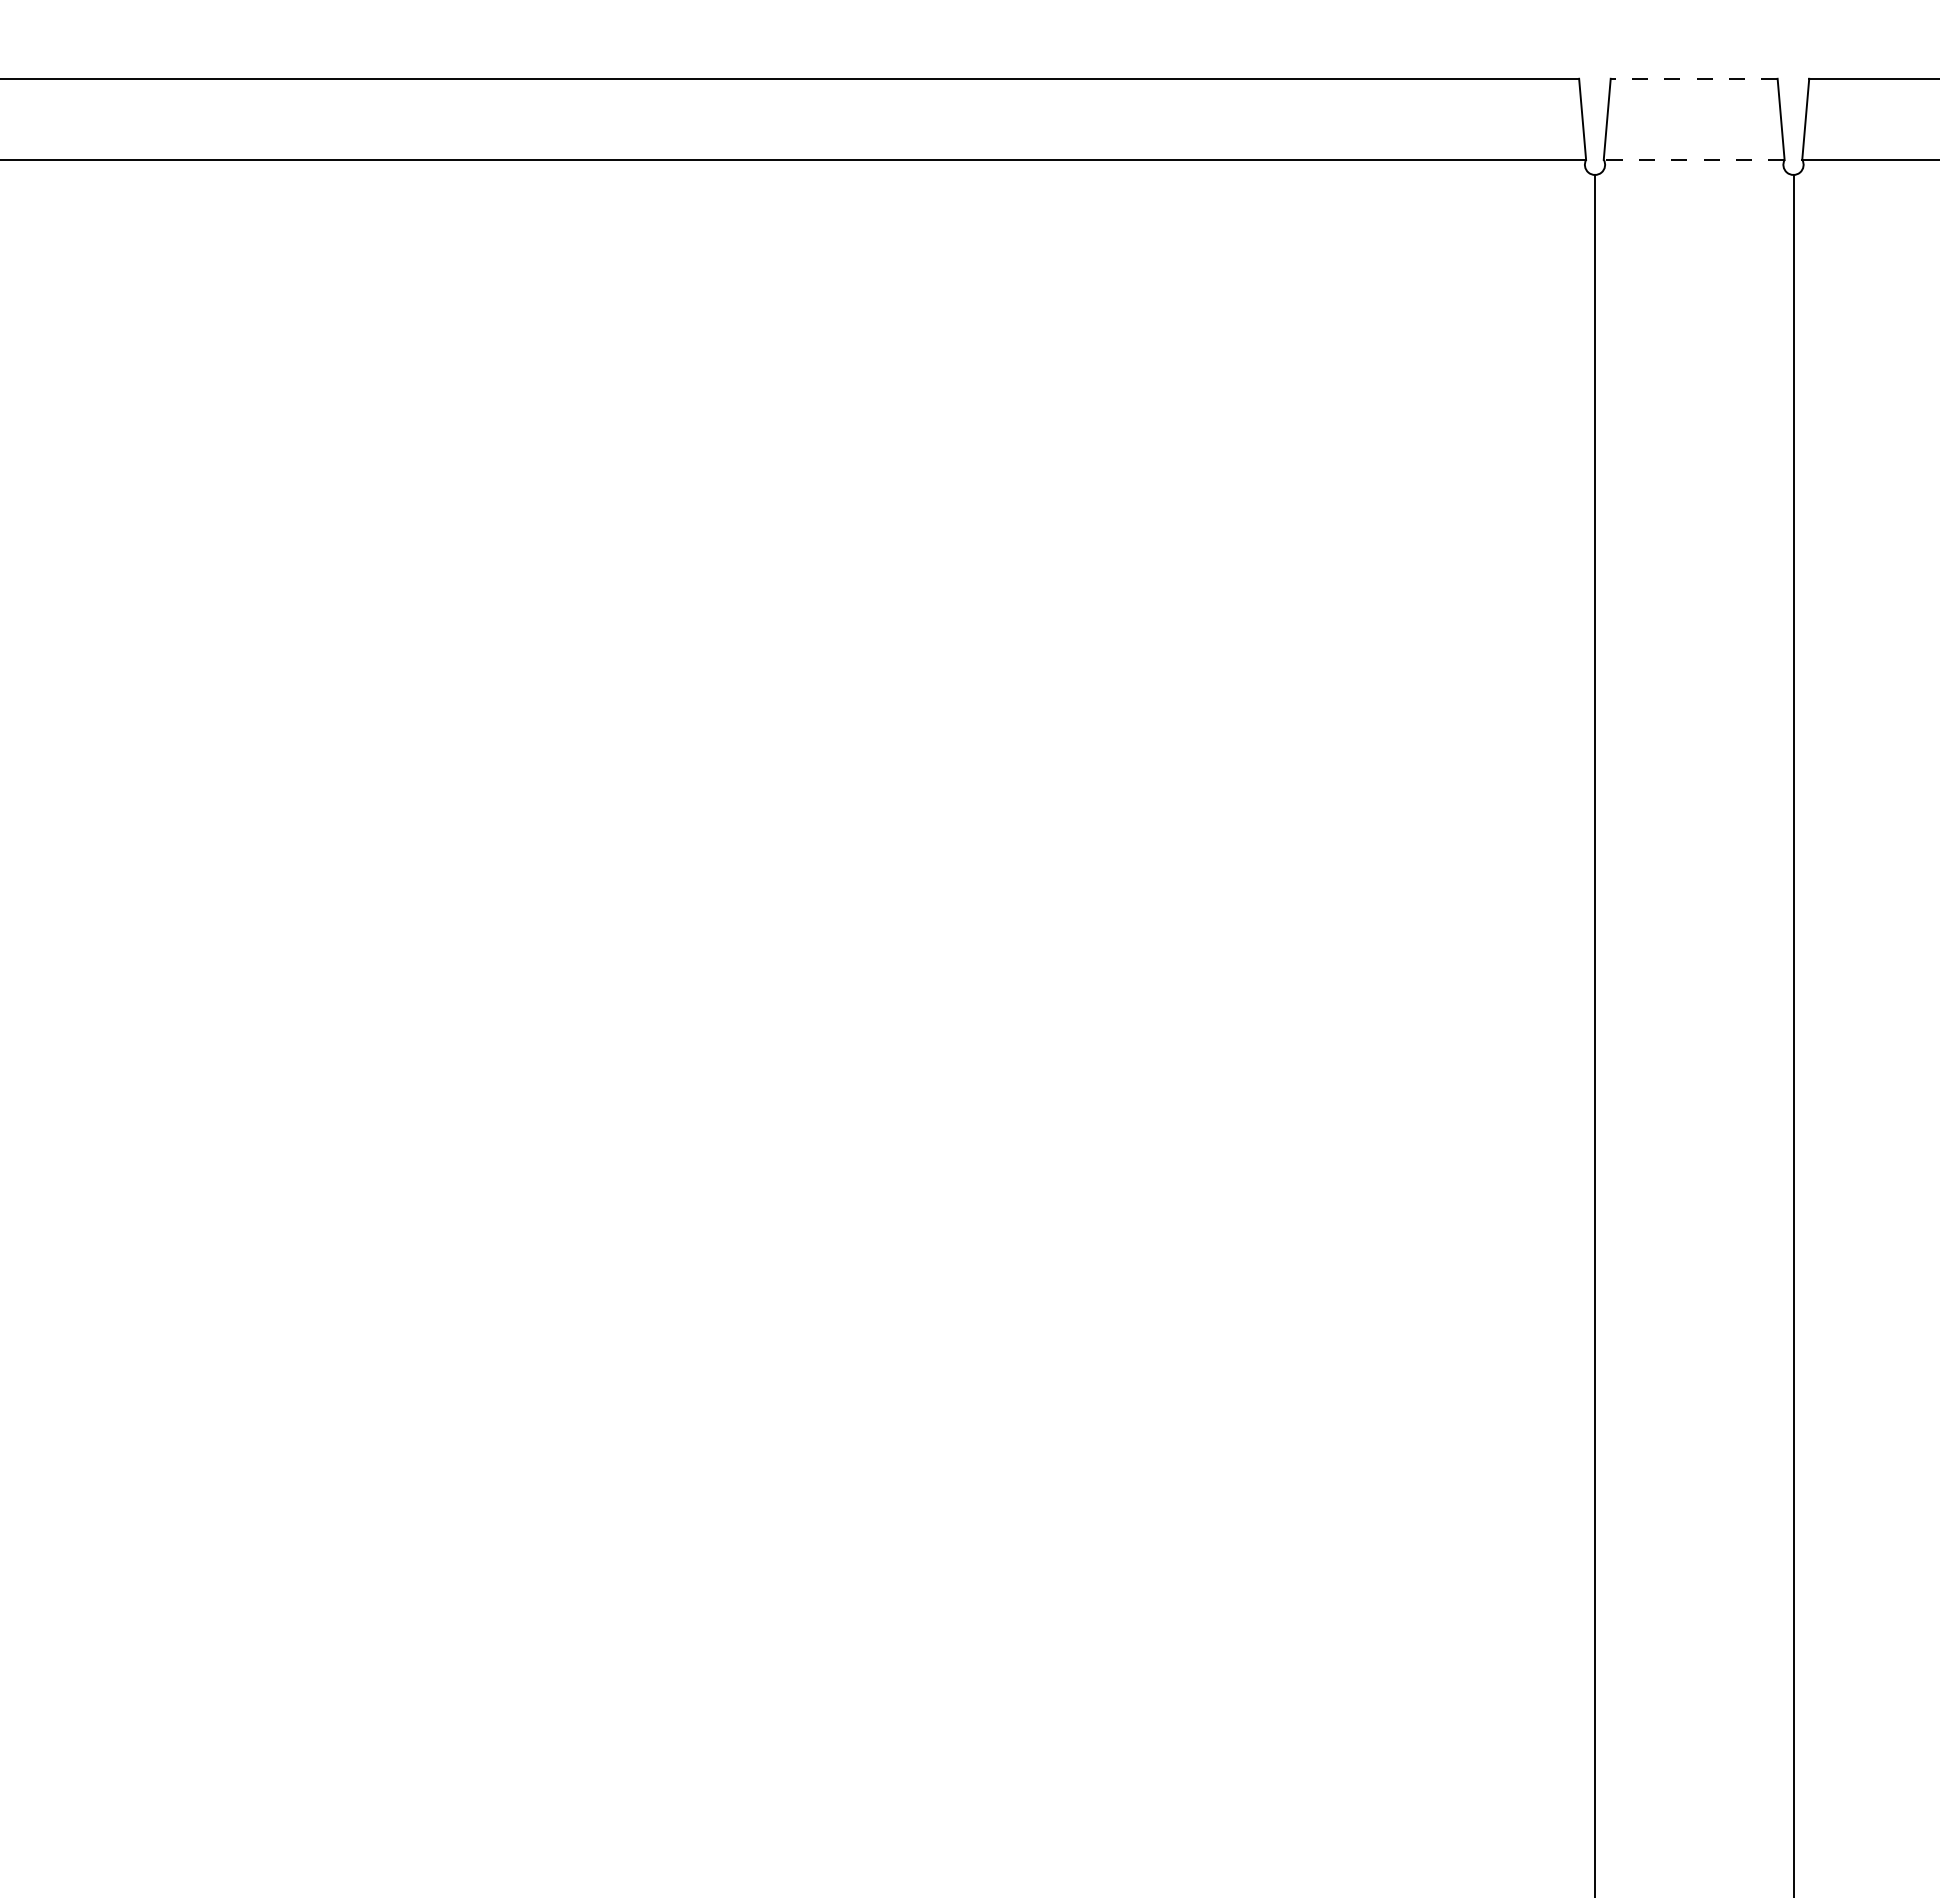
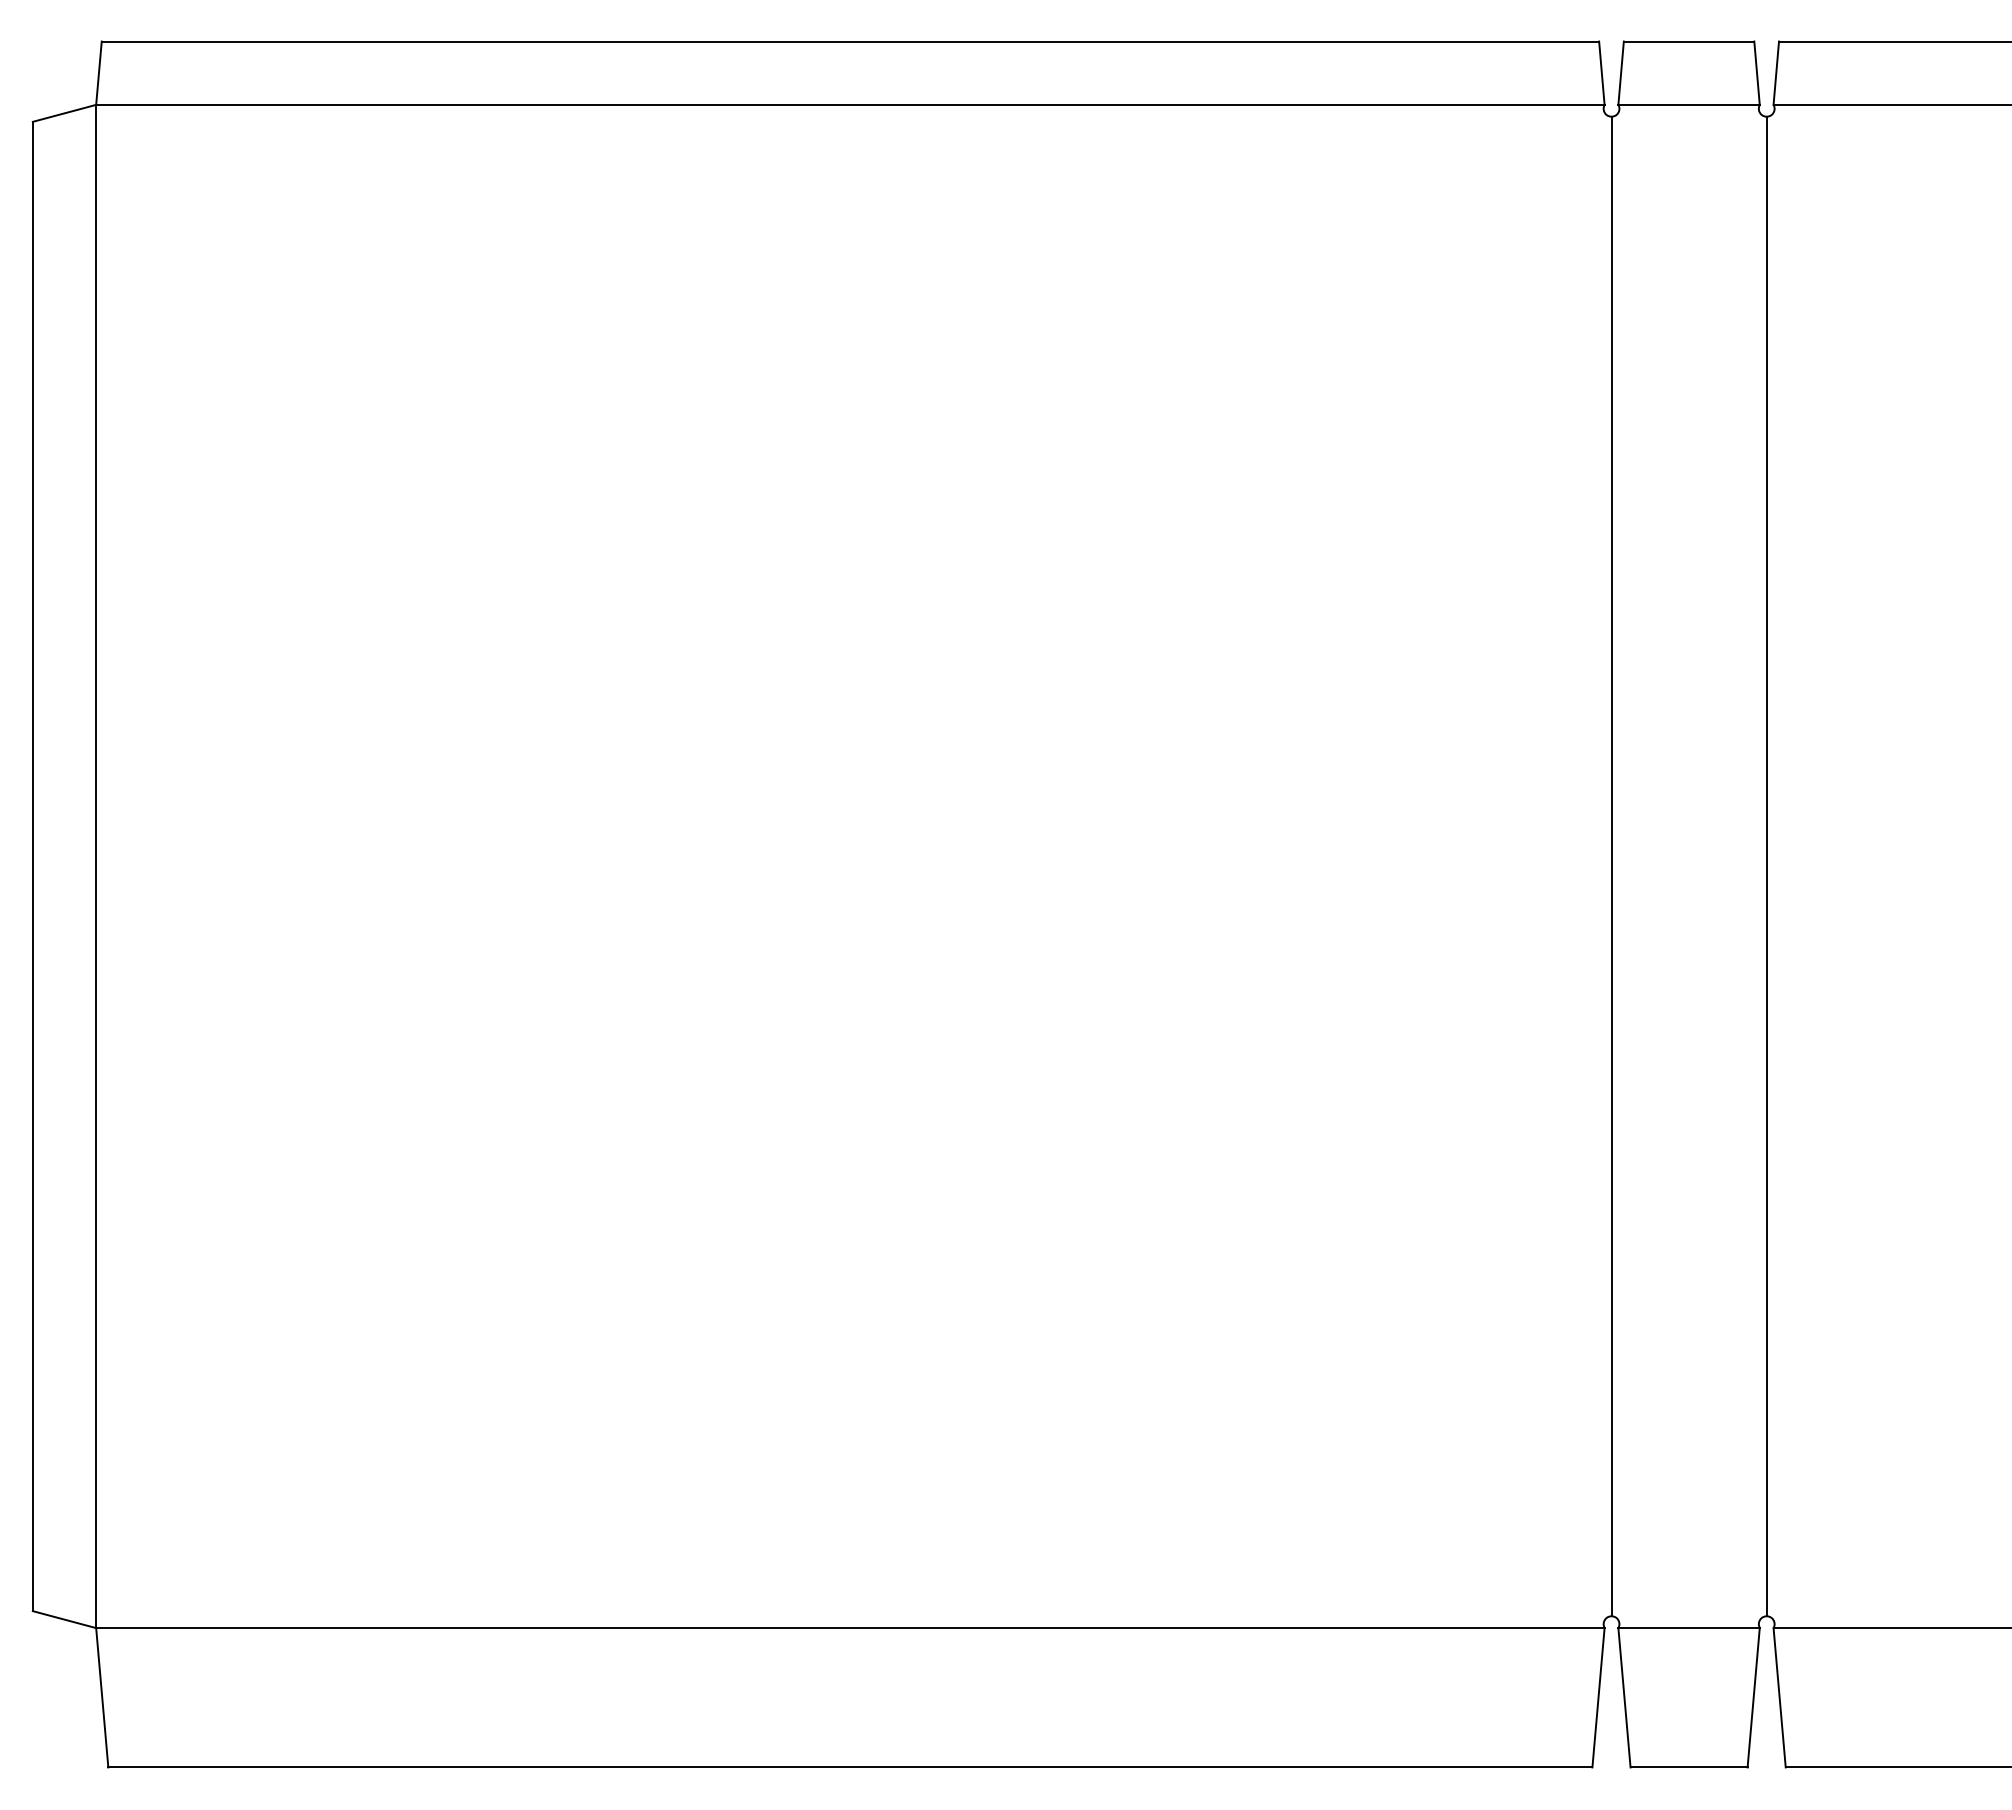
line: (1693, 78) -> (1688, 41), dashed -> solid
line: (1694, 159) -> (1689, 104), dashed -> solid

